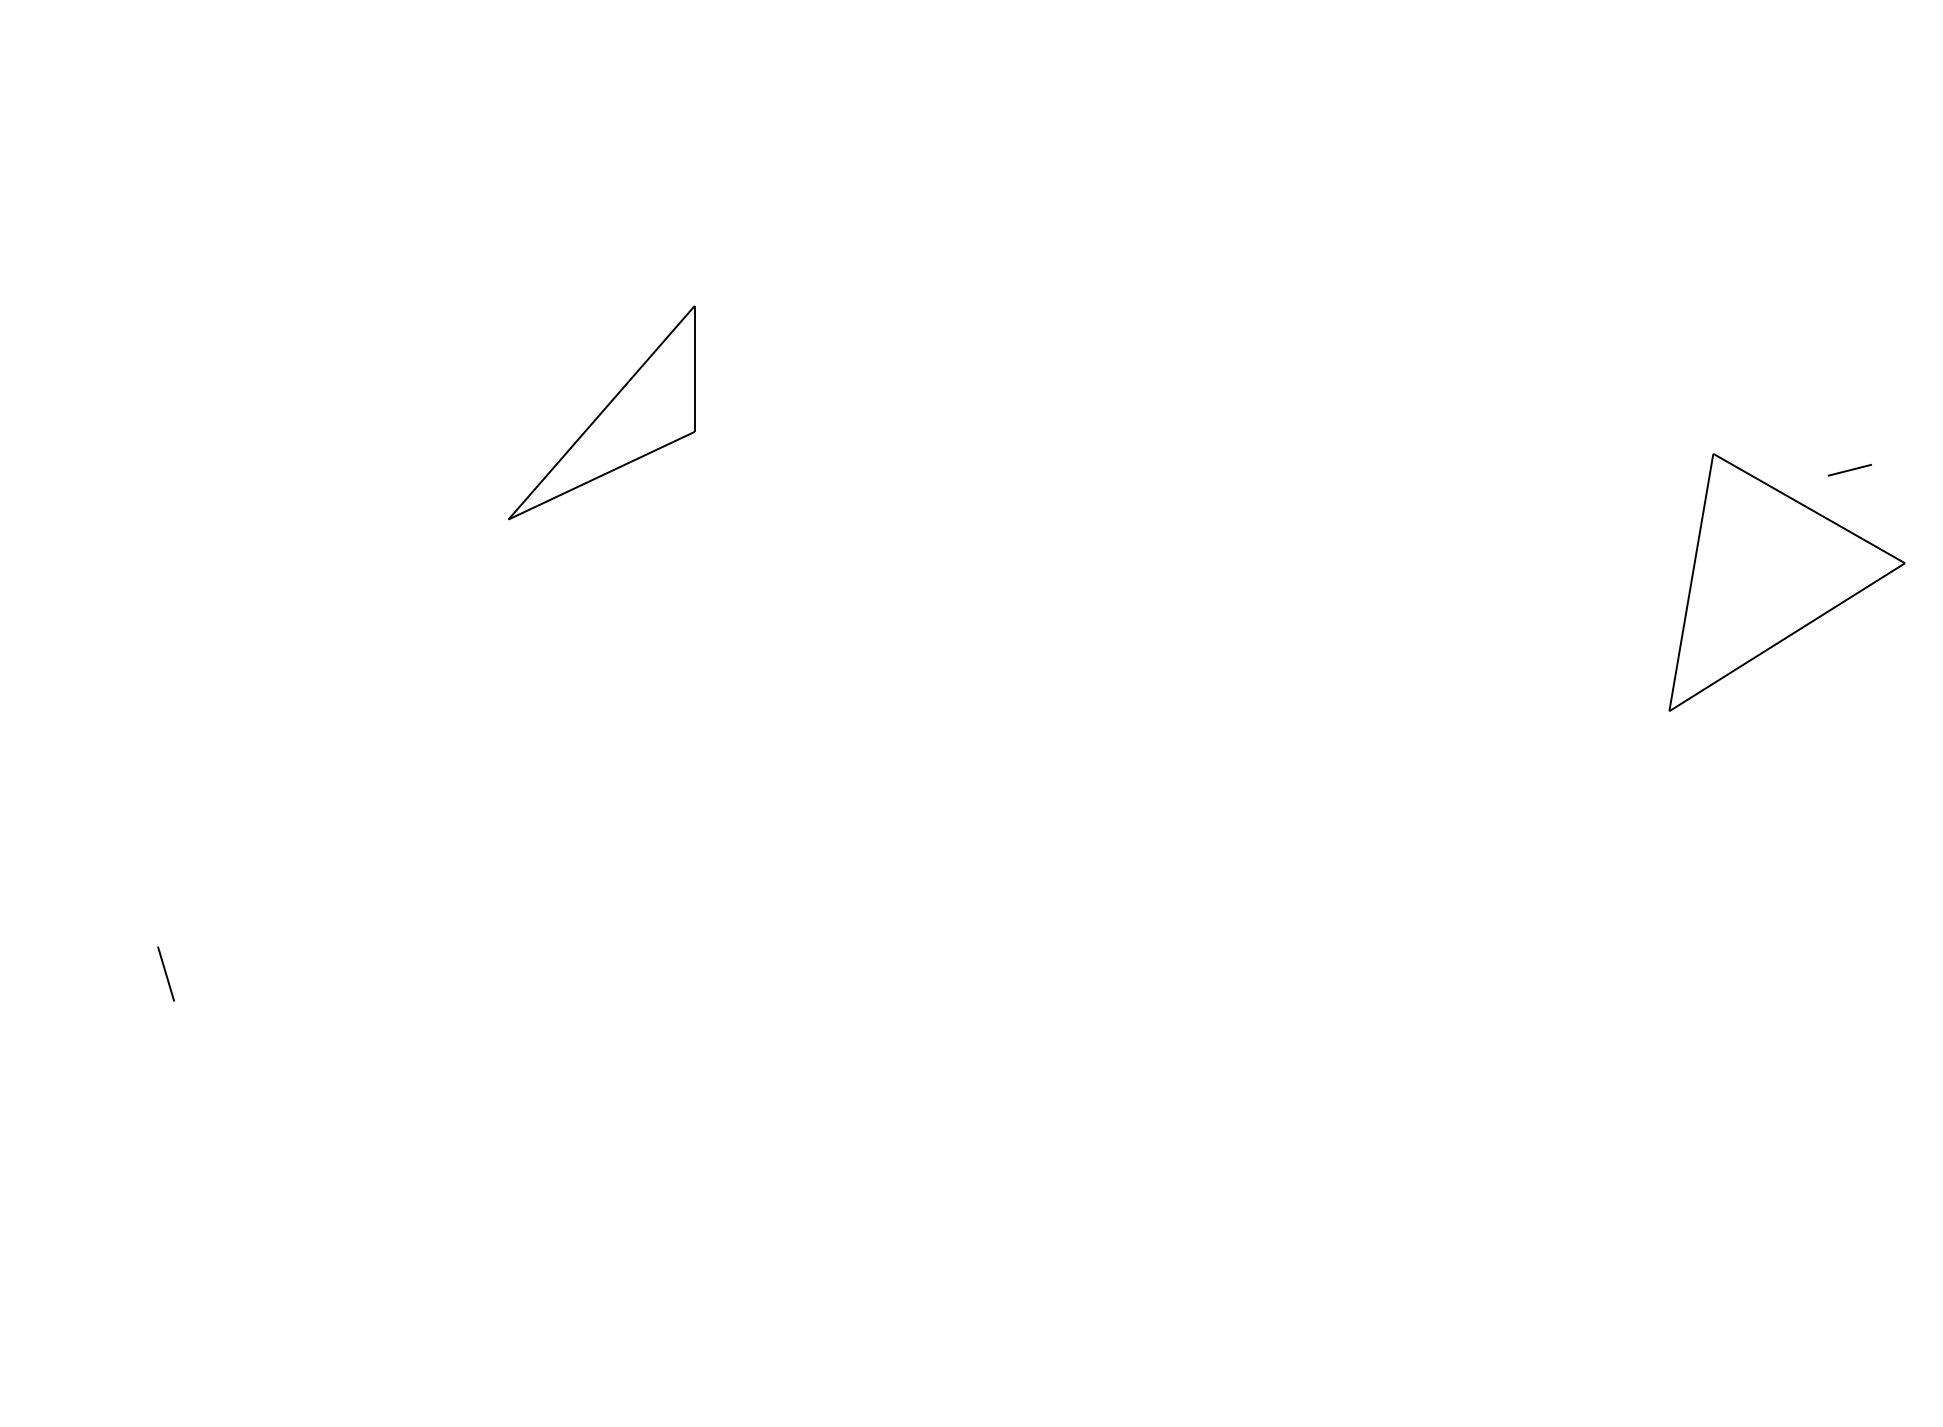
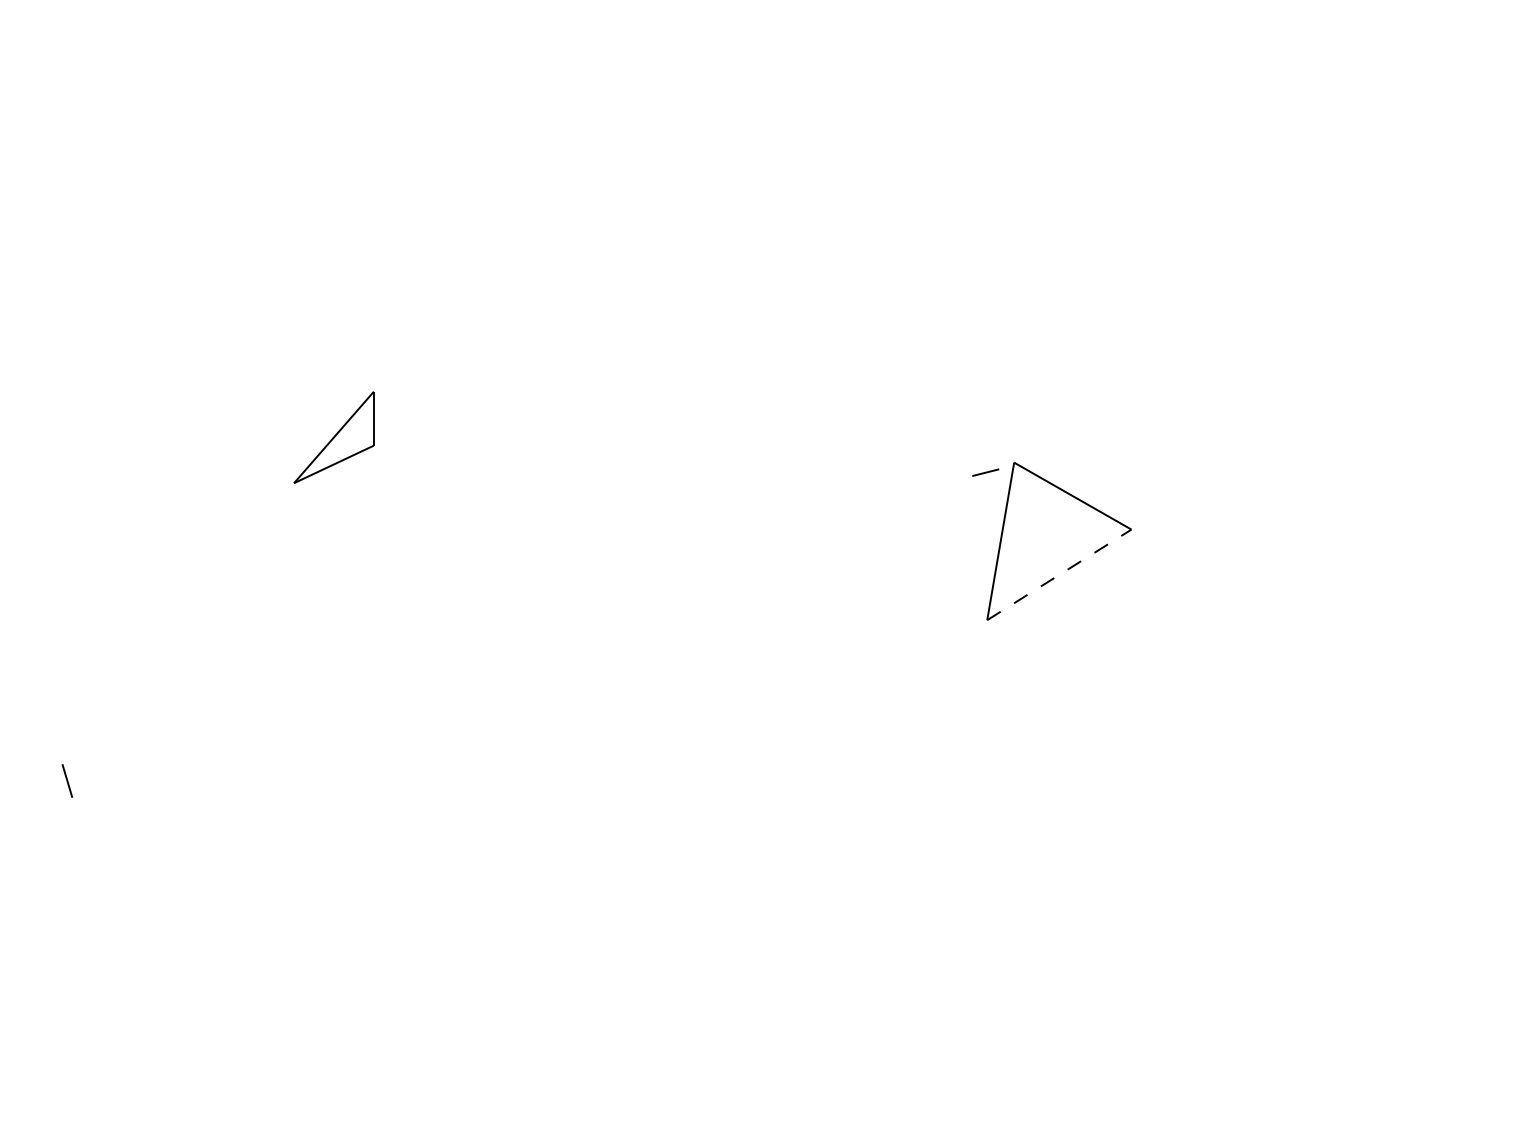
part: (600, 412) -> (333, 437), size x0.7
line: (1849, 469) -> (985, 472), moved
line: (1787, 636) -> (1059, 574), solid -> dashed

